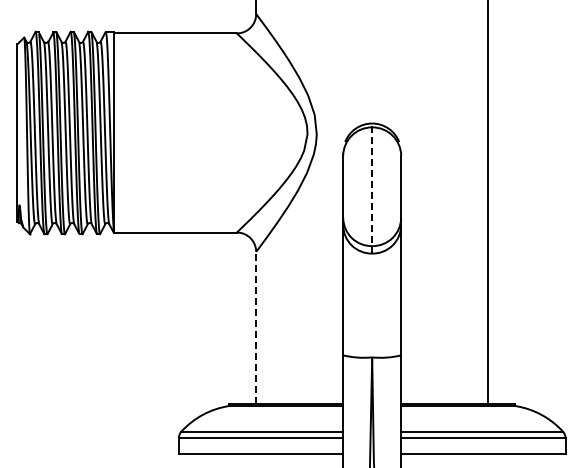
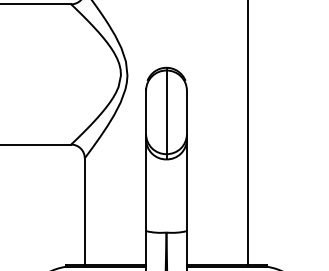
line: (372, 188) -> (166, 113), dashed -> solid
line: (256, 327) -> (85, 211), dashed -> solid

